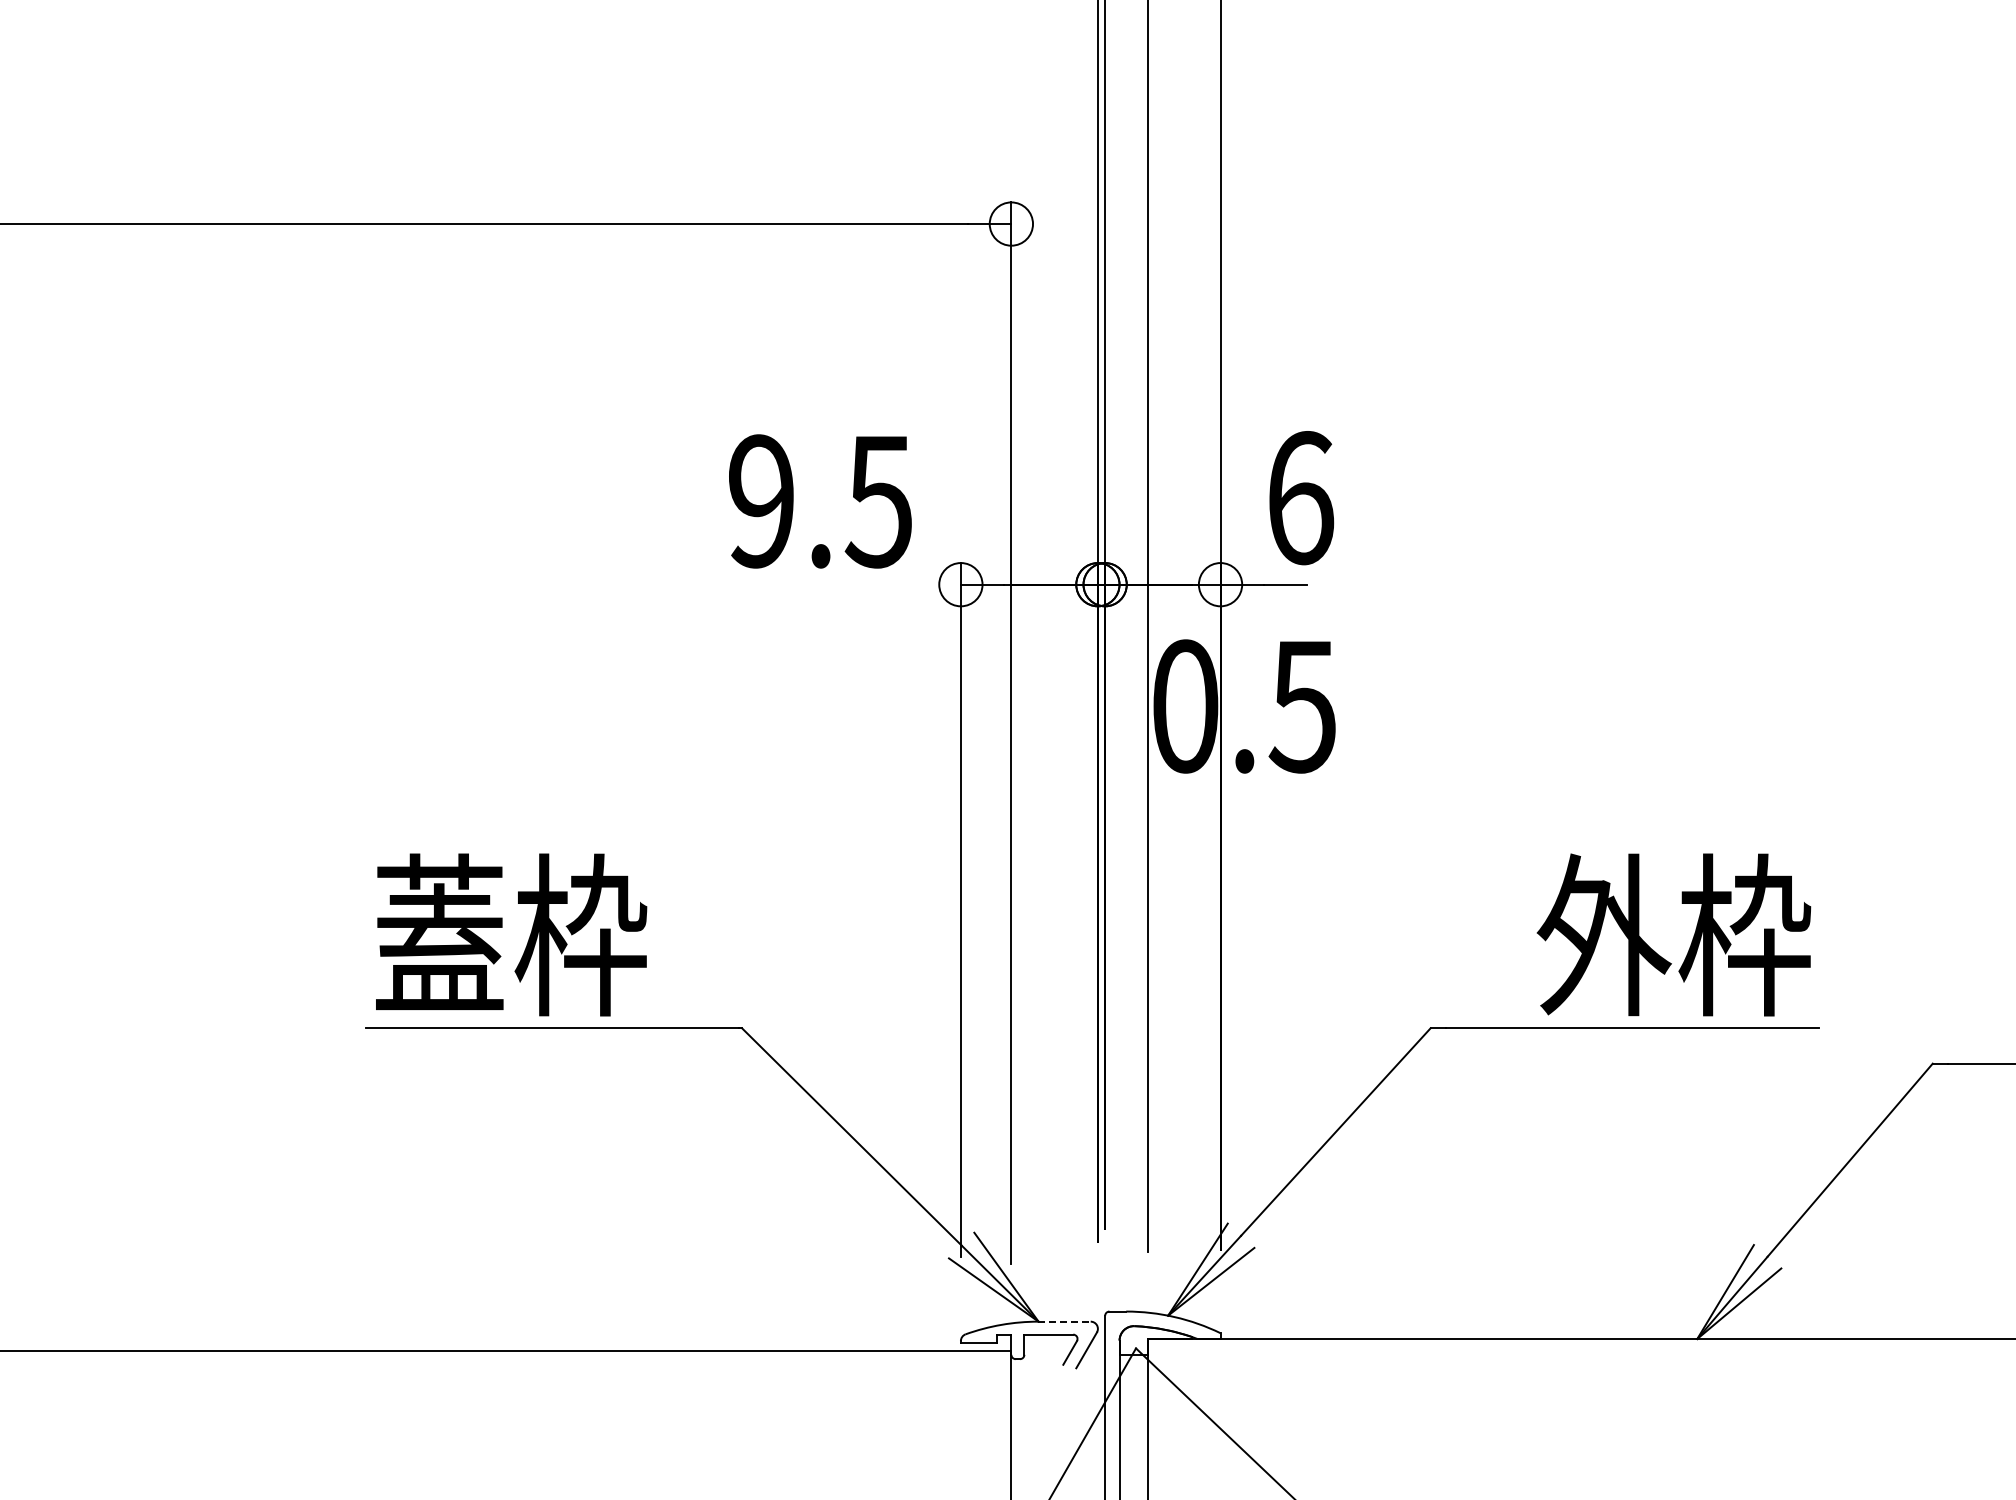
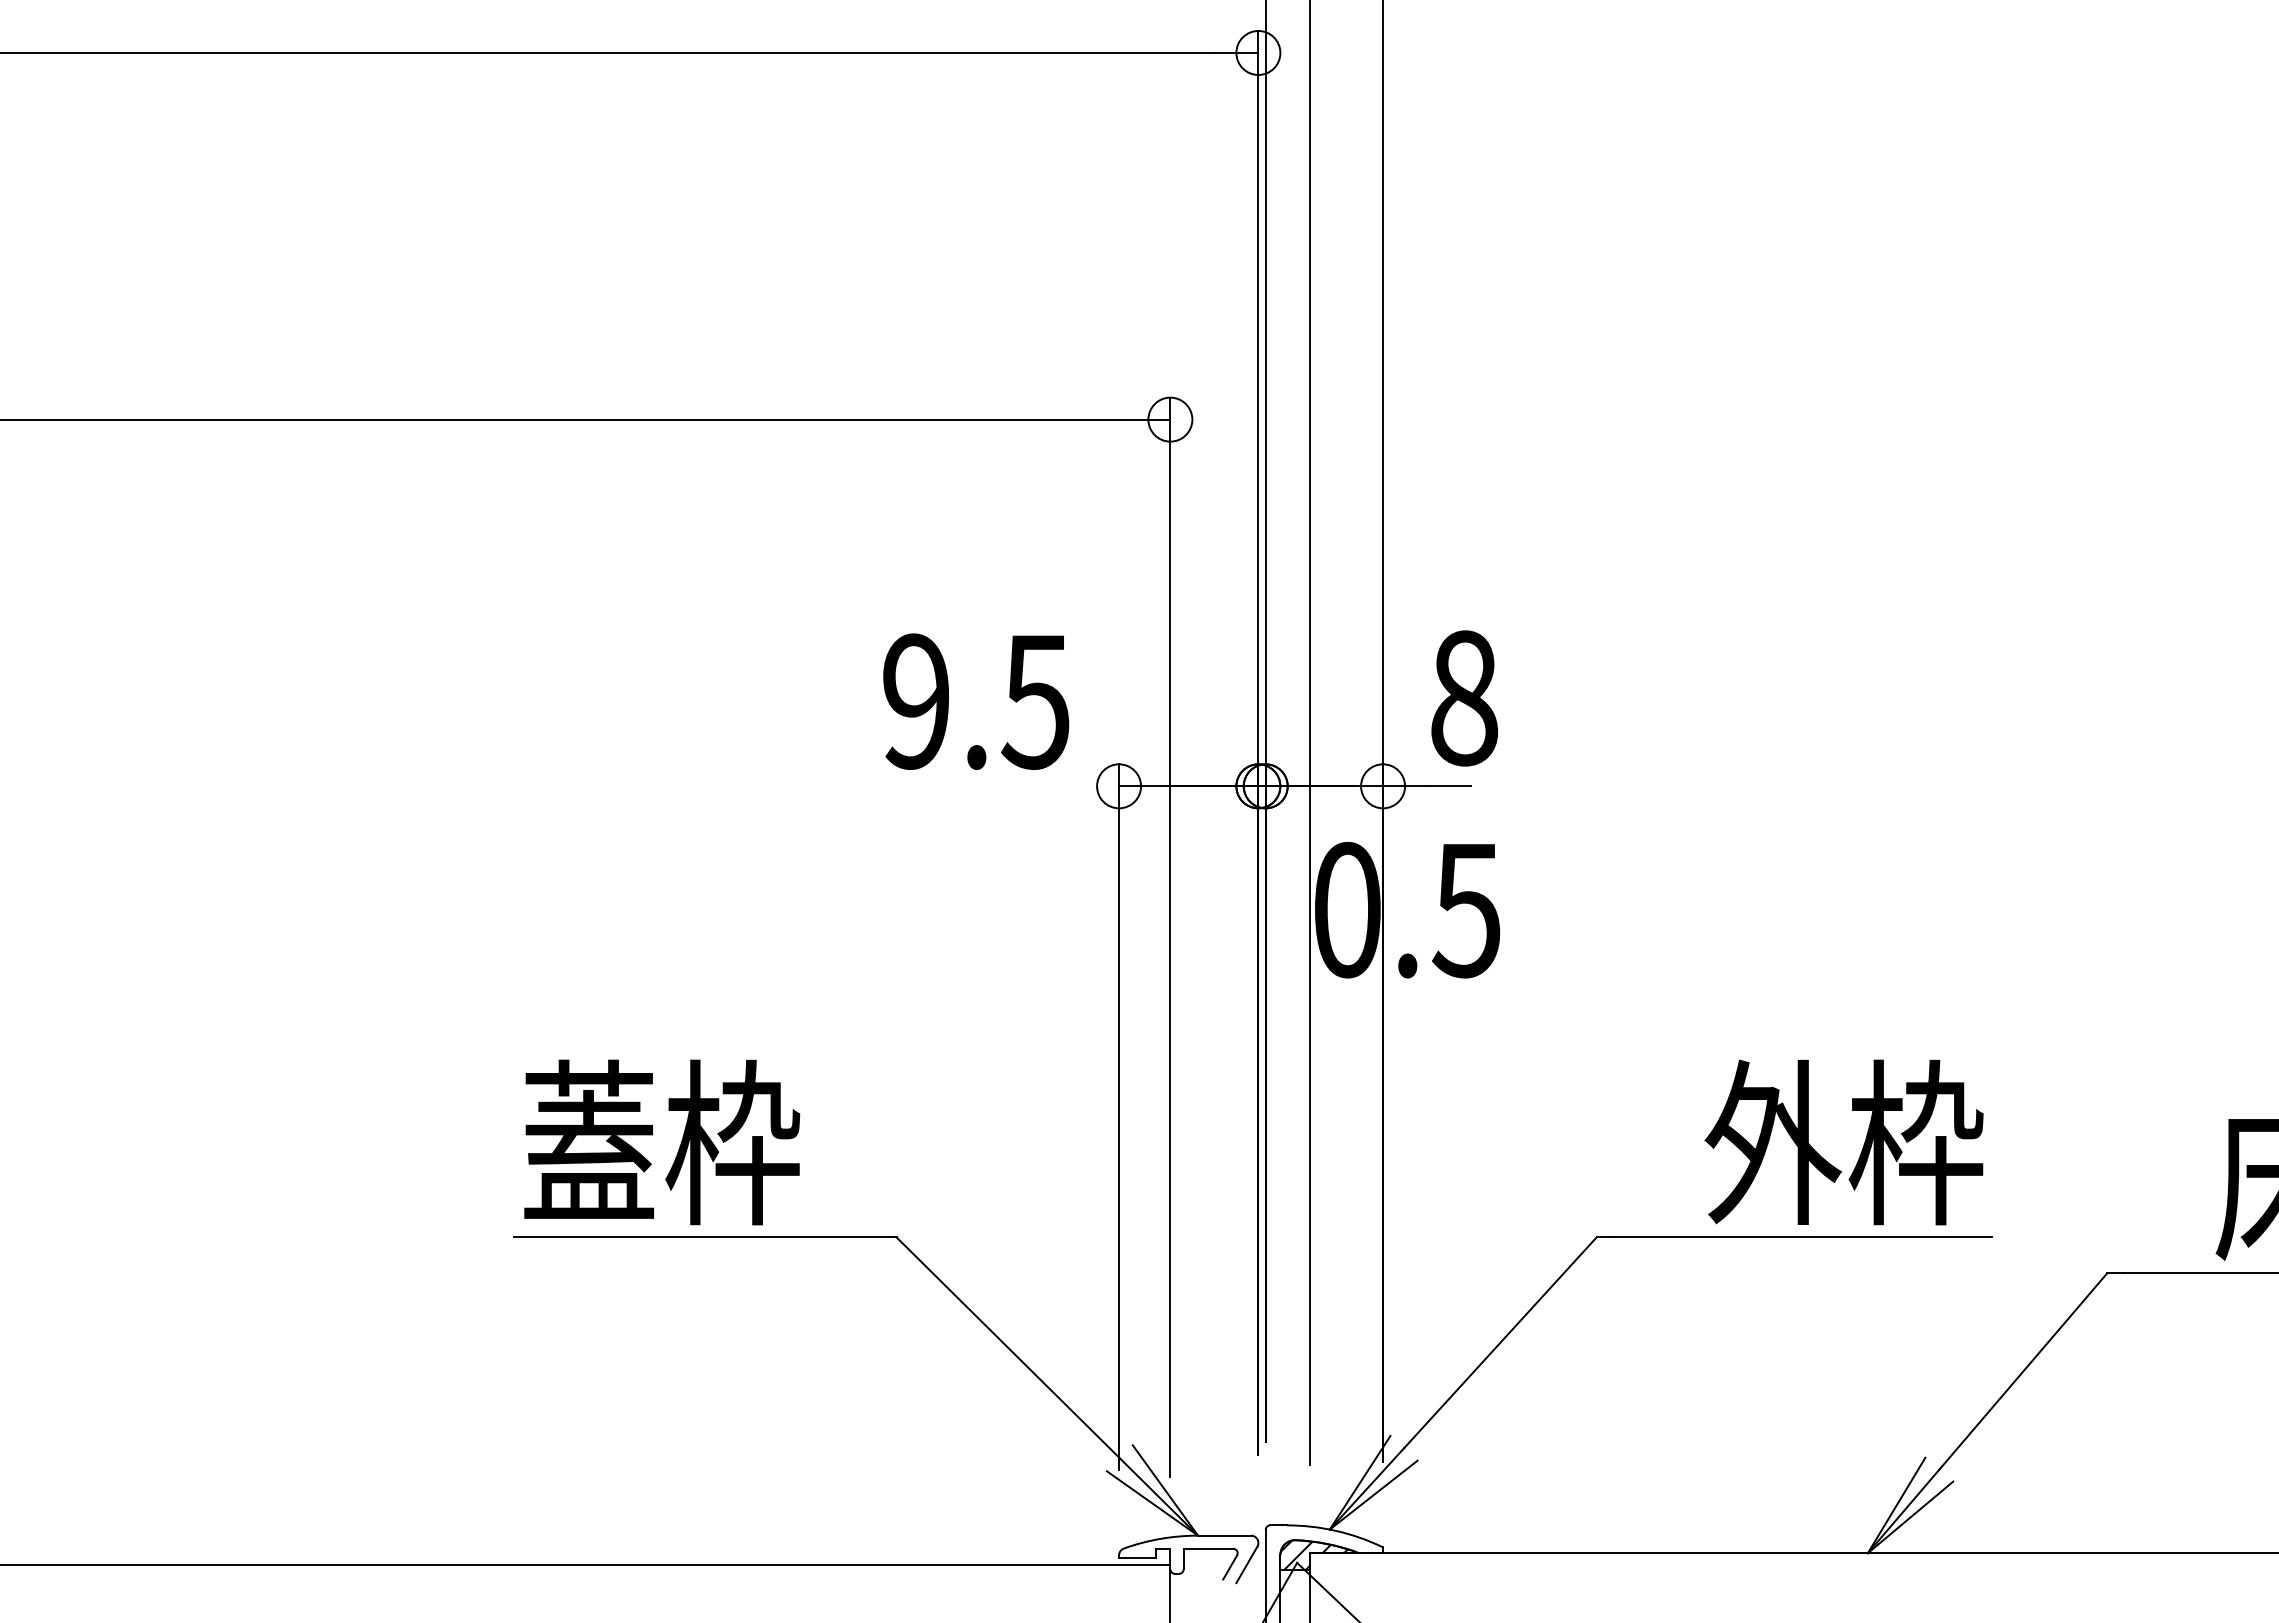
text: (1300, 498) -> (1464, 698), 6 -> 8
line: (1064, 1321) -> (1224, 1535), dashed -> solid
hatch: (1152, 1340) -> (1313, 1554), added

